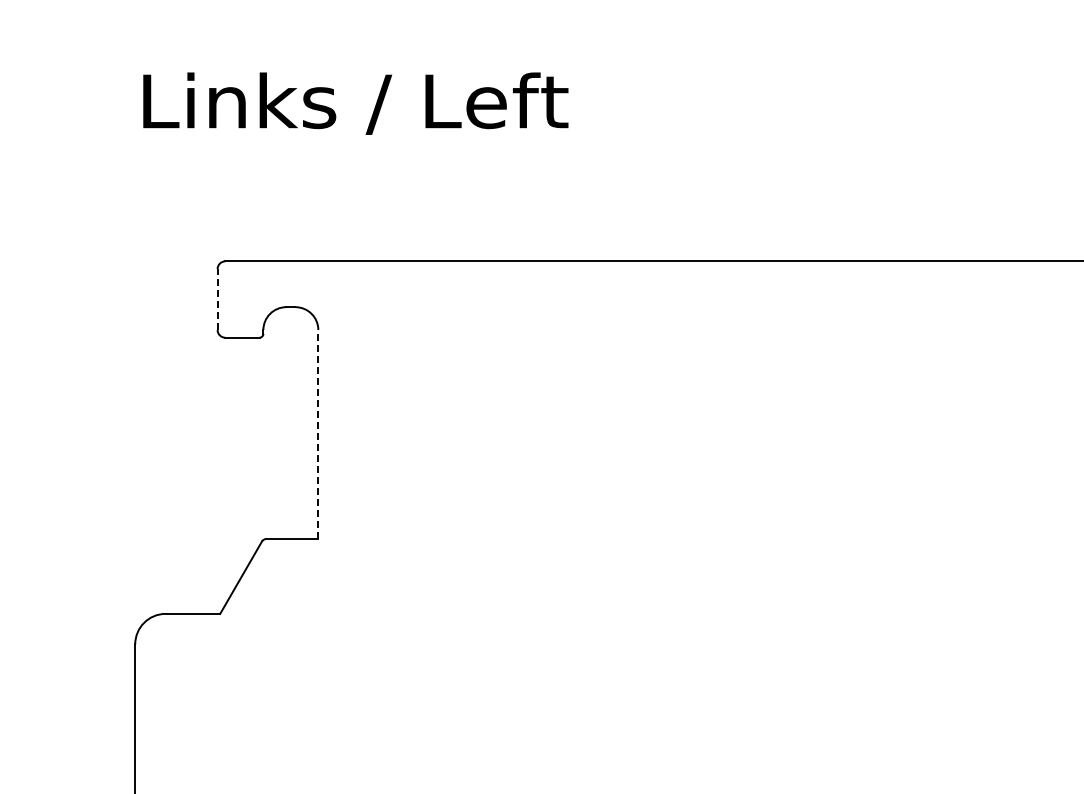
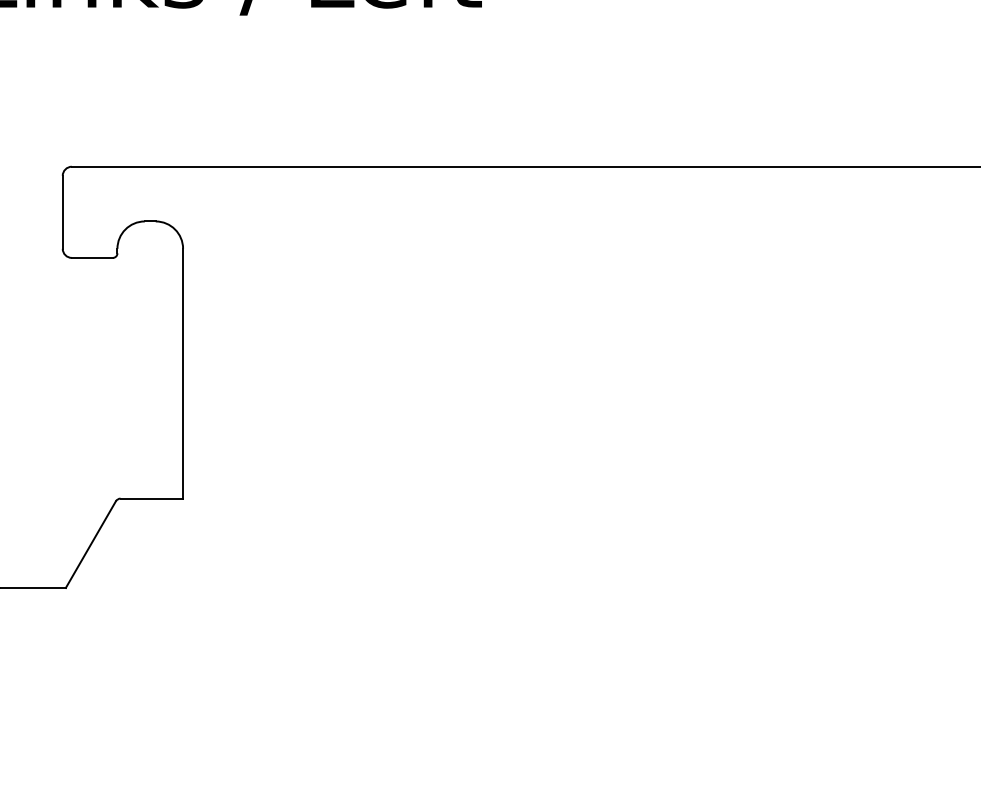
line: (217, 299) -> (62, 212), dashed -> solid
line: (318, 434) -> (183, 373), dashed -> solid

